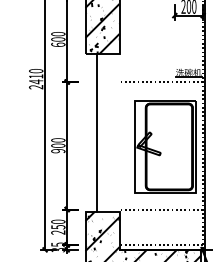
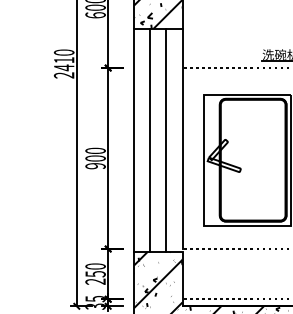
line: (119, 131) -> (182, 138), added
line: (85, 132) -> (134, 139), added
line: (108, 132) -> (166, 139), added

